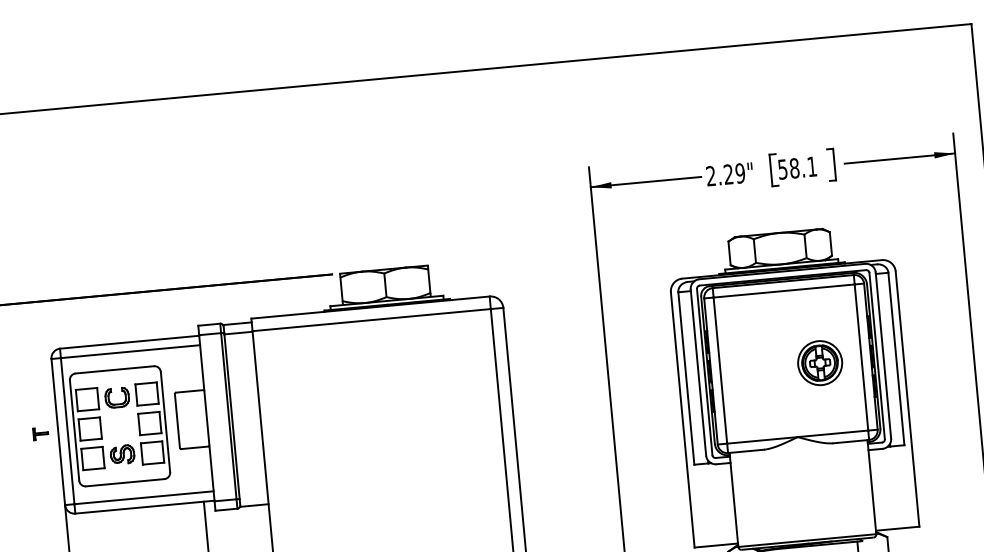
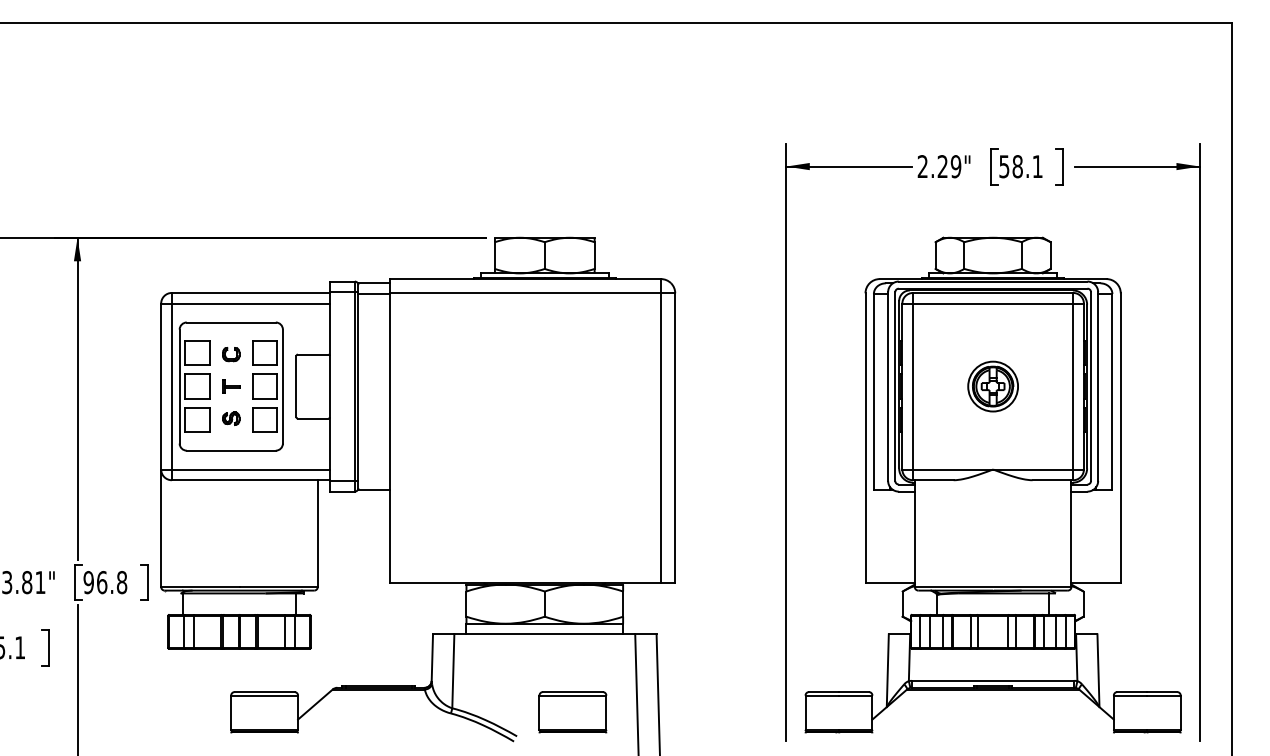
part: (819, 363) -> (992, 386), moved
part: (117, 398) -> (231, 354), size x0.62
part: (40, 433) -> (231, 386), moved
part: (122, 454) -> (231, 418), size x0.62

